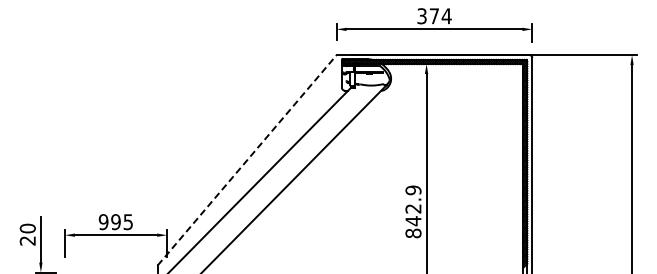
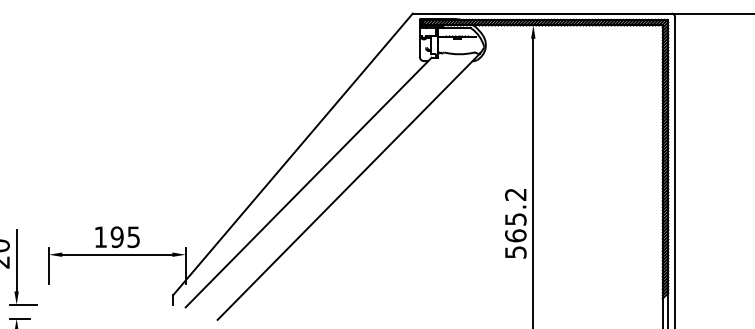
line: (247, 159) -> (293, 153), dashed -> solid
text: (413, 211) -> (515, 222), 842.9 -> 565.2
text: (103, 222) -> (100, 237), 995 -> 195

